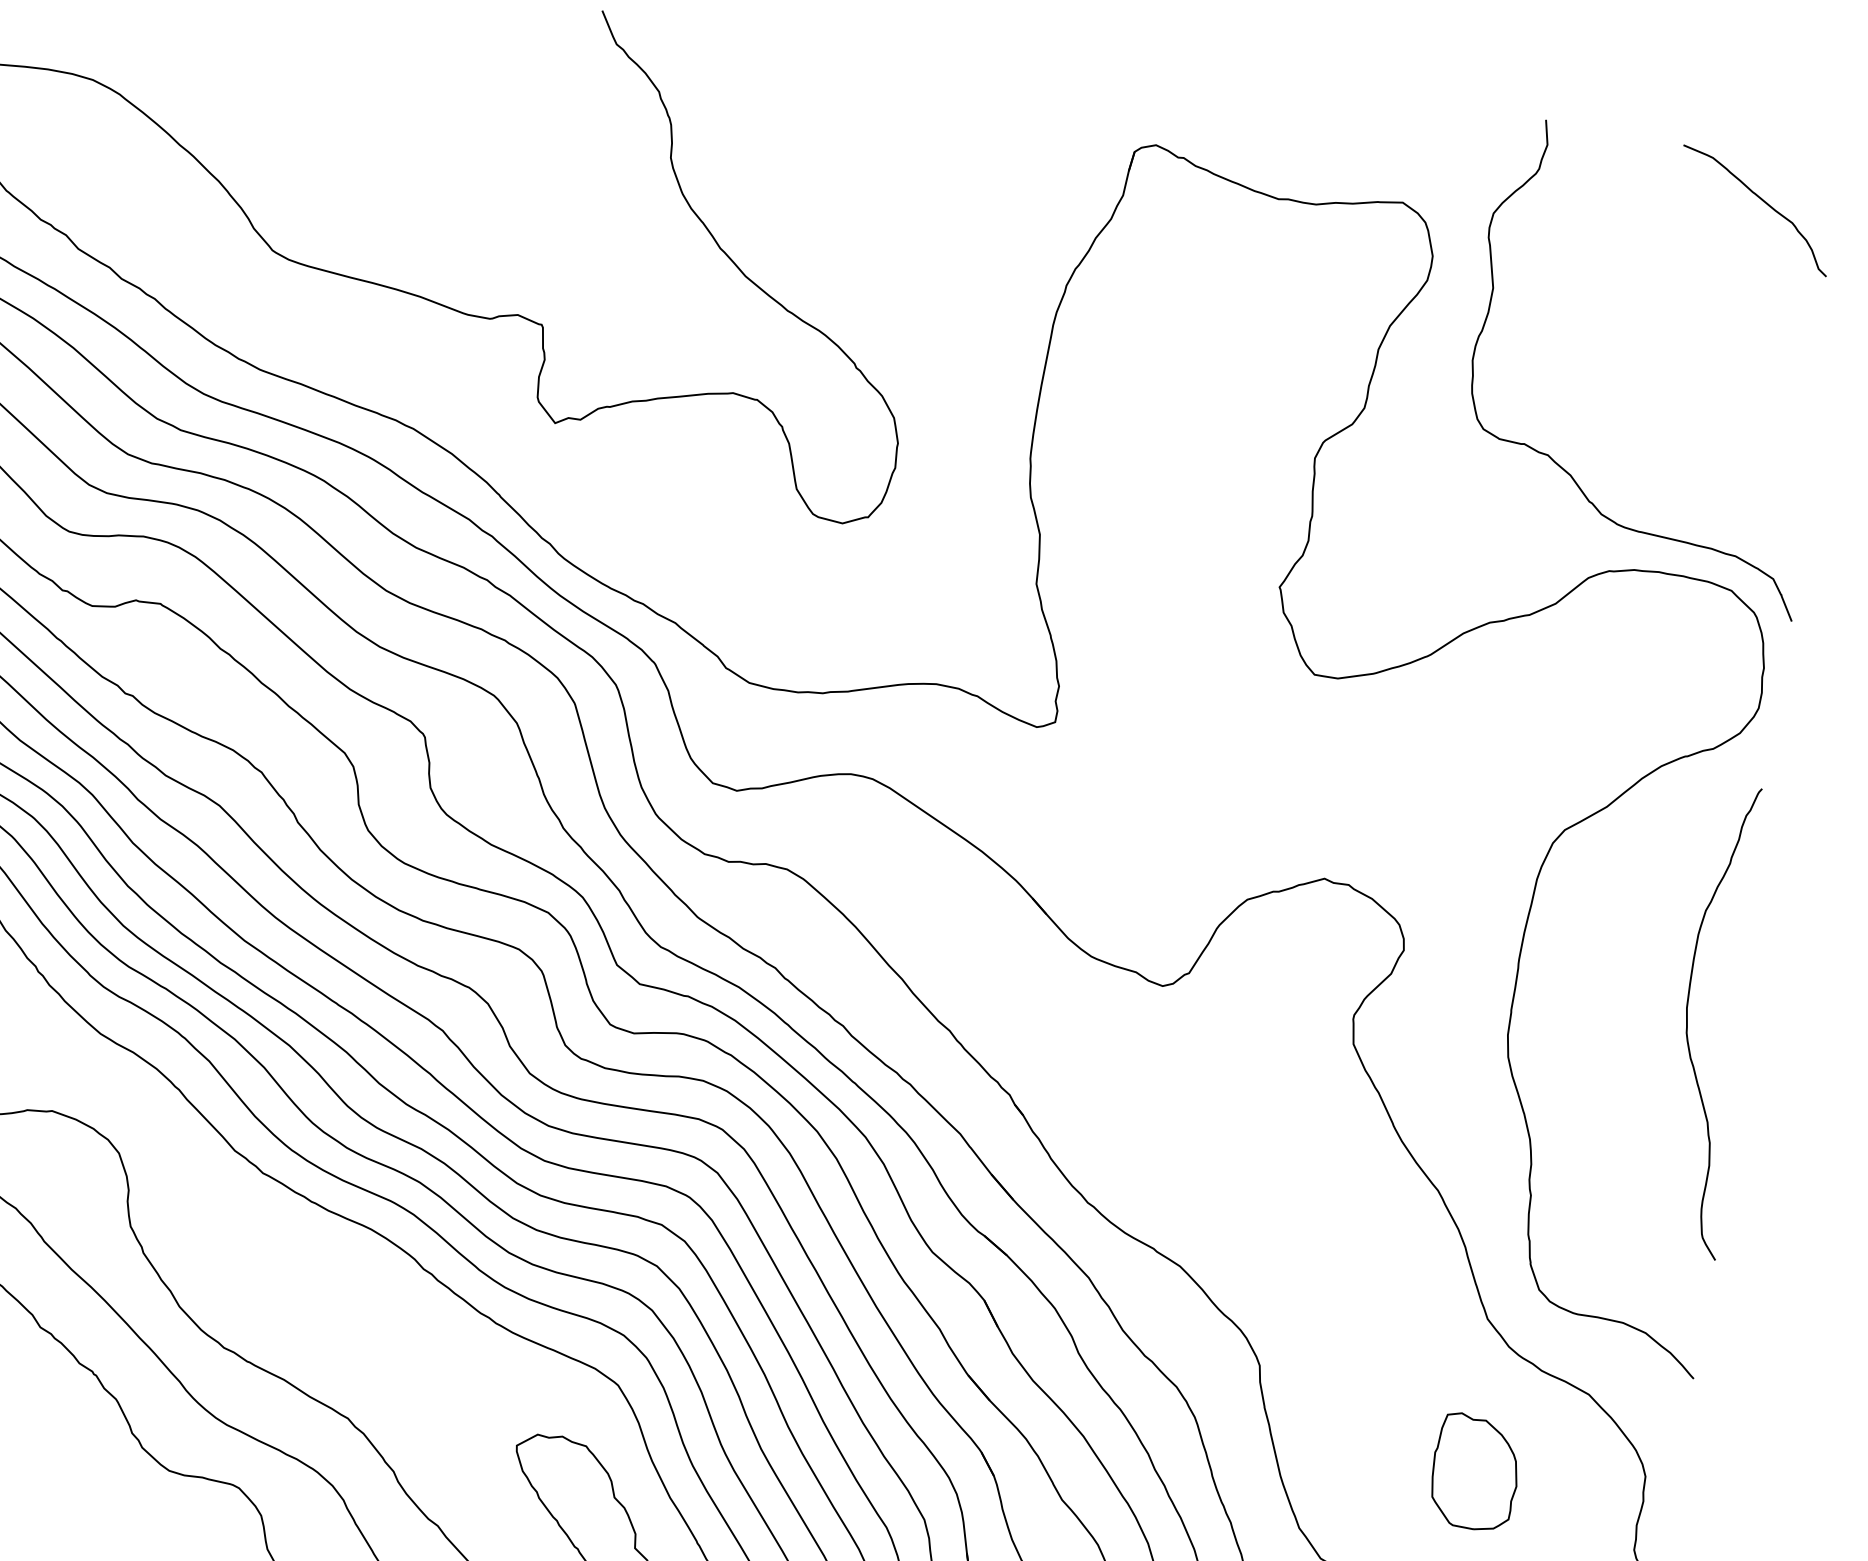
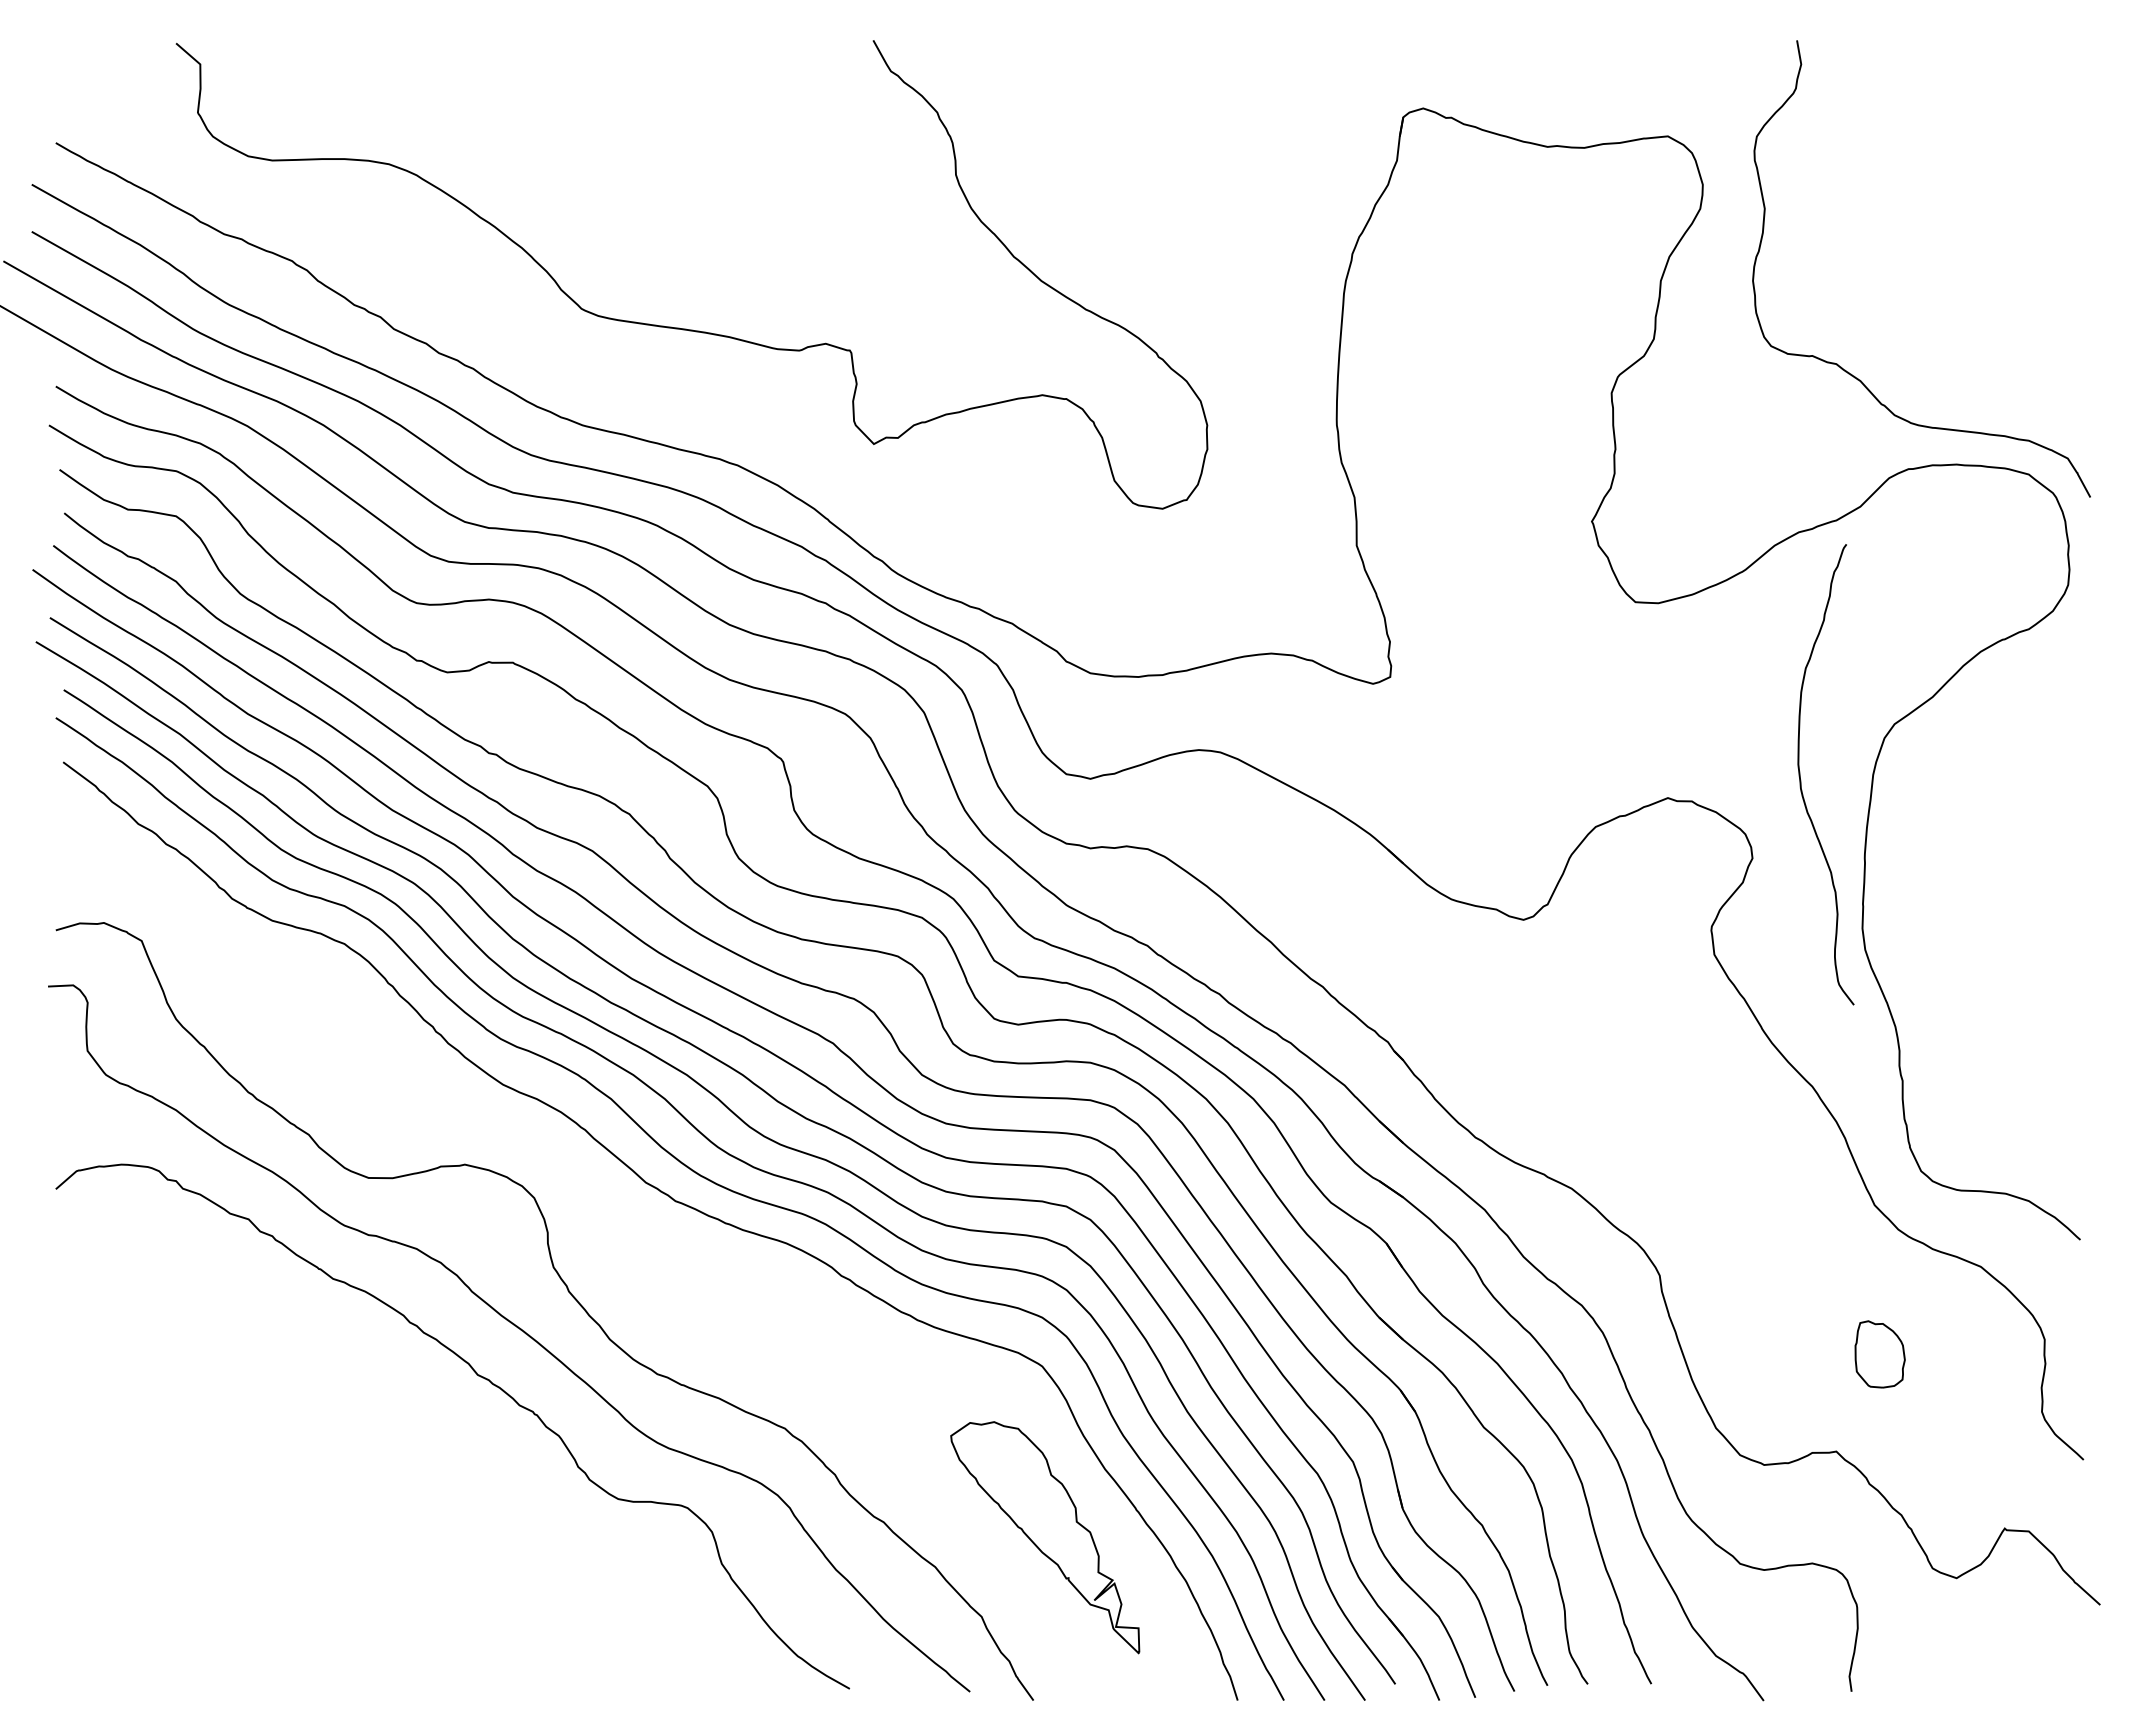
curve: (1761, 200) -> (2014, 94), removed
curve: (1688, 1024) -> (1801, 780), moved
part: (1475, 1472) -> (1880, 1354), size x0.6

